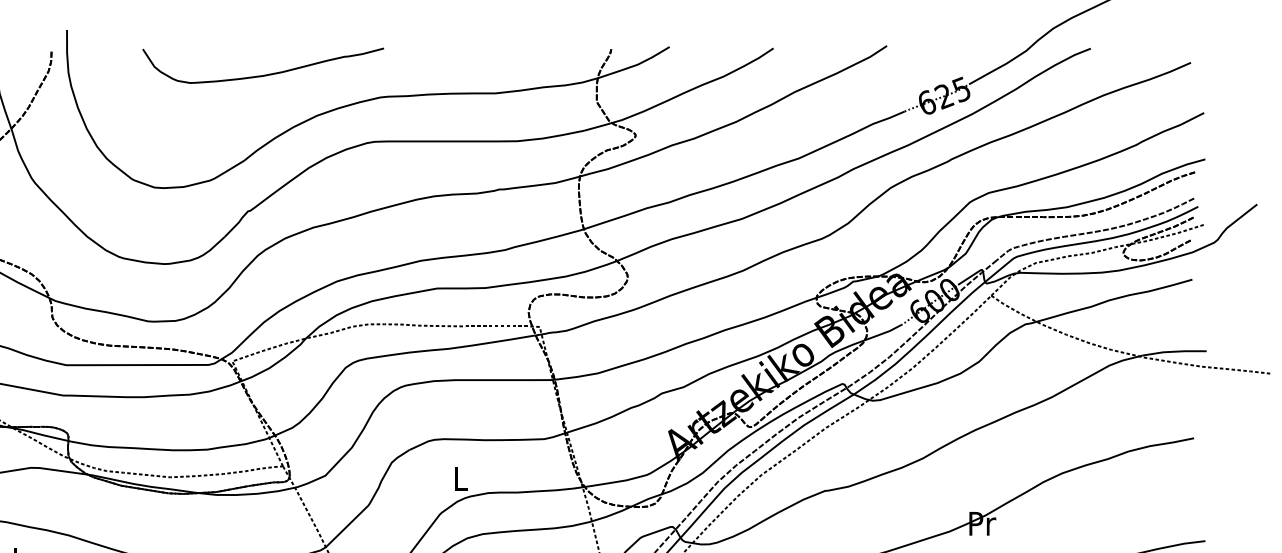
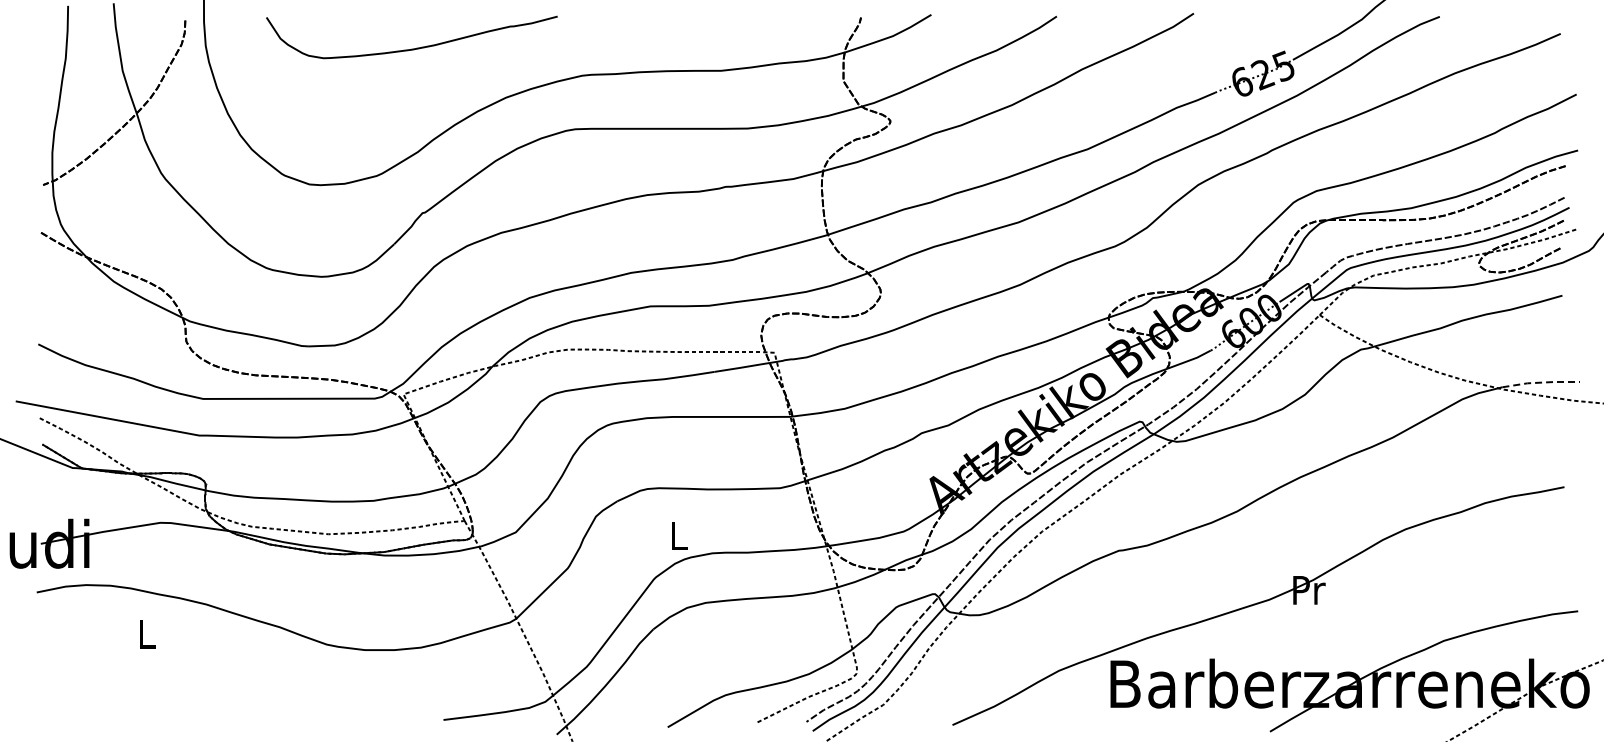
curve: (262, 74) -> (411, 48), moved
line: (1175, 351) -> (1541, 382), solid -> dashed

